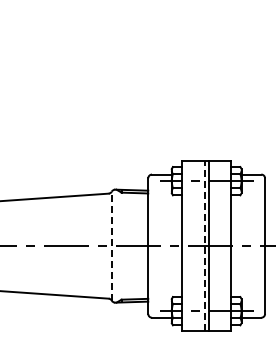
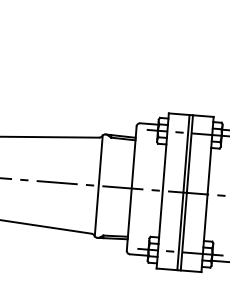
line: (112, 245) -> (99, 185), dashed -> solid
line: (204, 246) -> (183, 192), dashed -> solid

